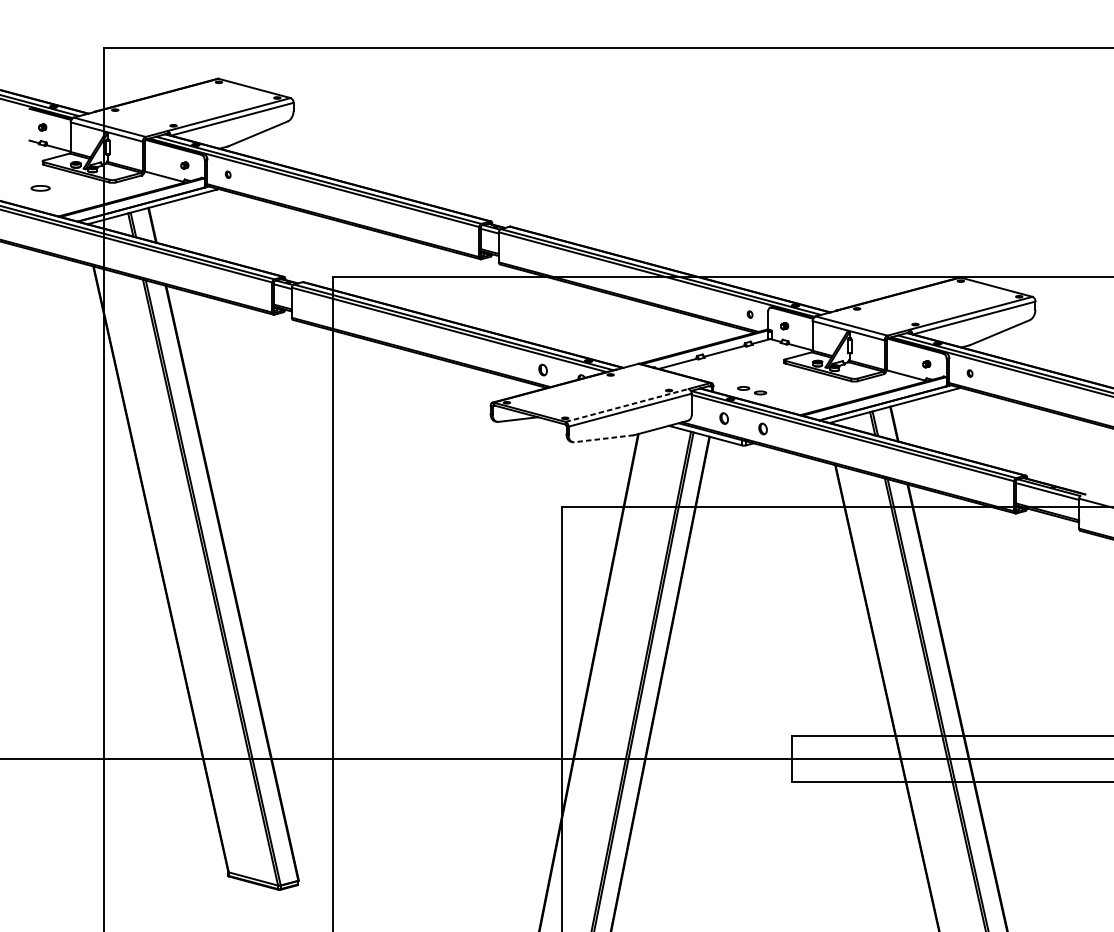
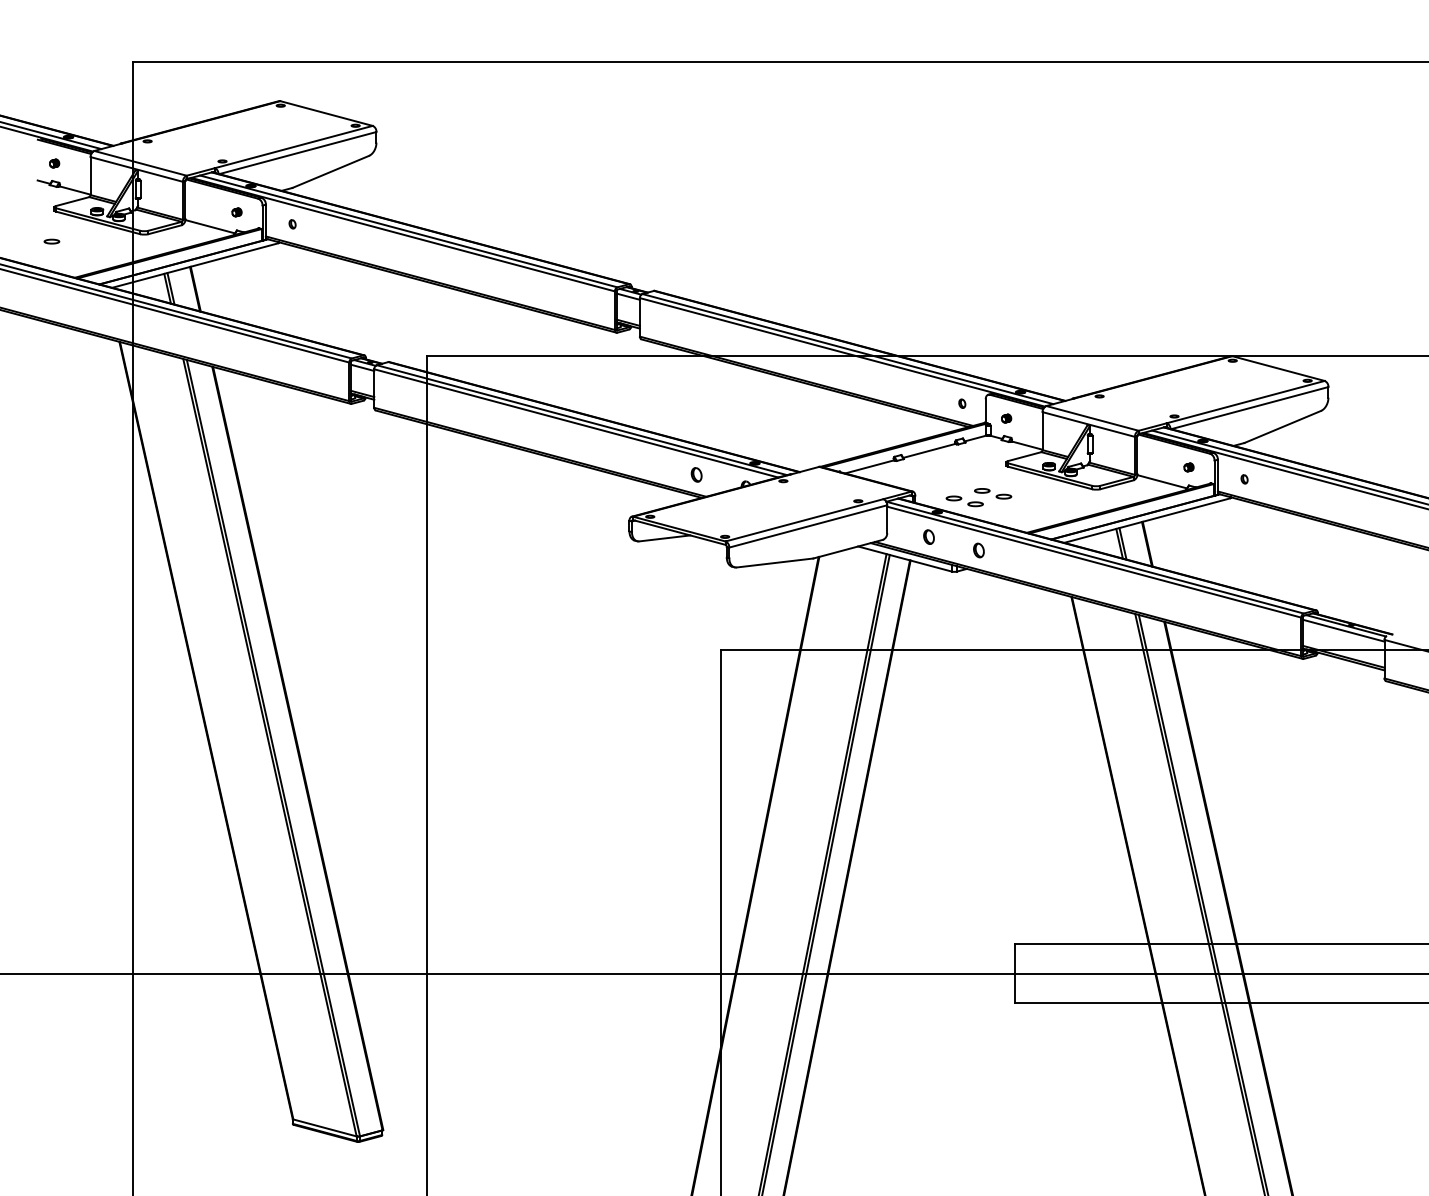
part: (40, 188) -> (51, 241), size x0.62
part: (774, 384) -> (993, 493), added
line: (627, 405) -> (804, 520), dashed -> solid
line: (604, 439) -> (775, 563), dashed -> solid

